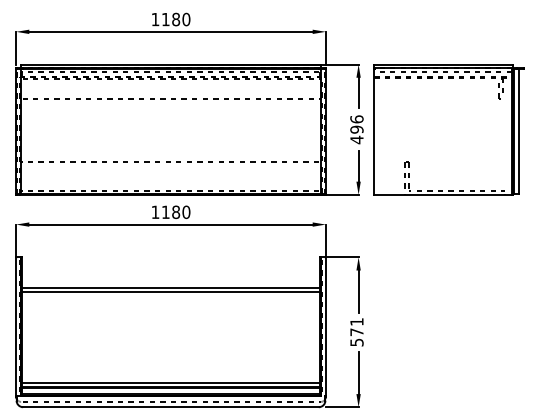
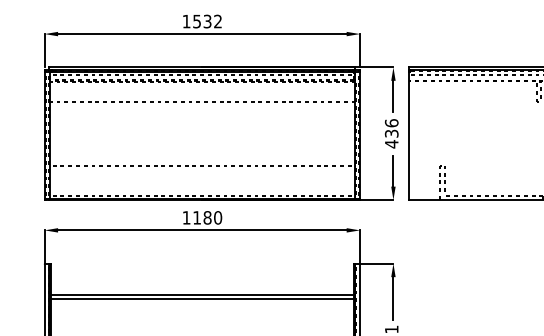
text: (176, 19) -> (207, 21), 1180 -> 1532
text: (356, 129) -> (391, 133), 496 -> 436

